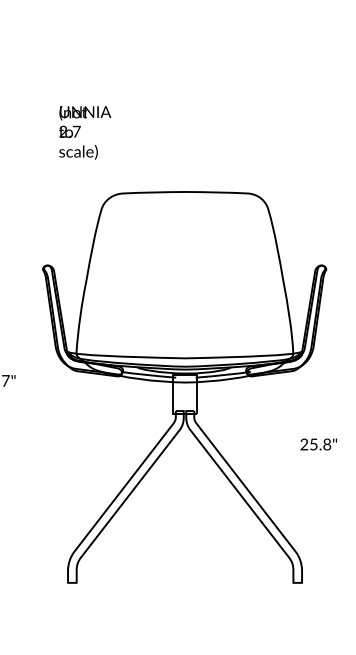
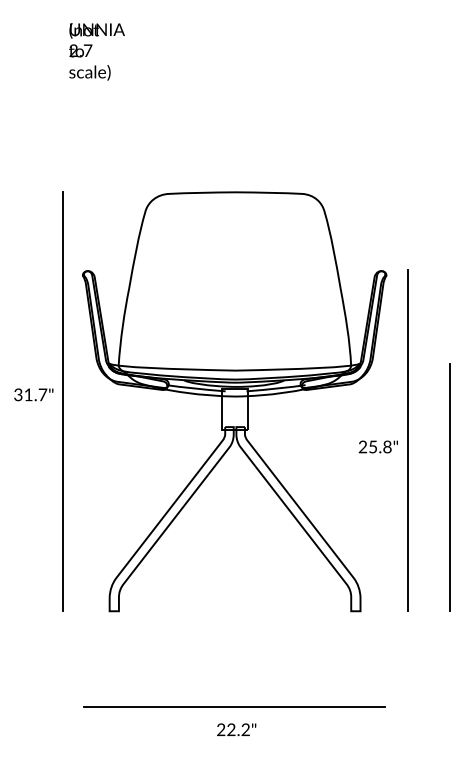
text: (84, 132) -> (96, 51), moved
line: (24, 387) -> (62, 401), added
line: (345, 423) -> (407, 440), added
text: (317, 444) -> (377, 446), moved

